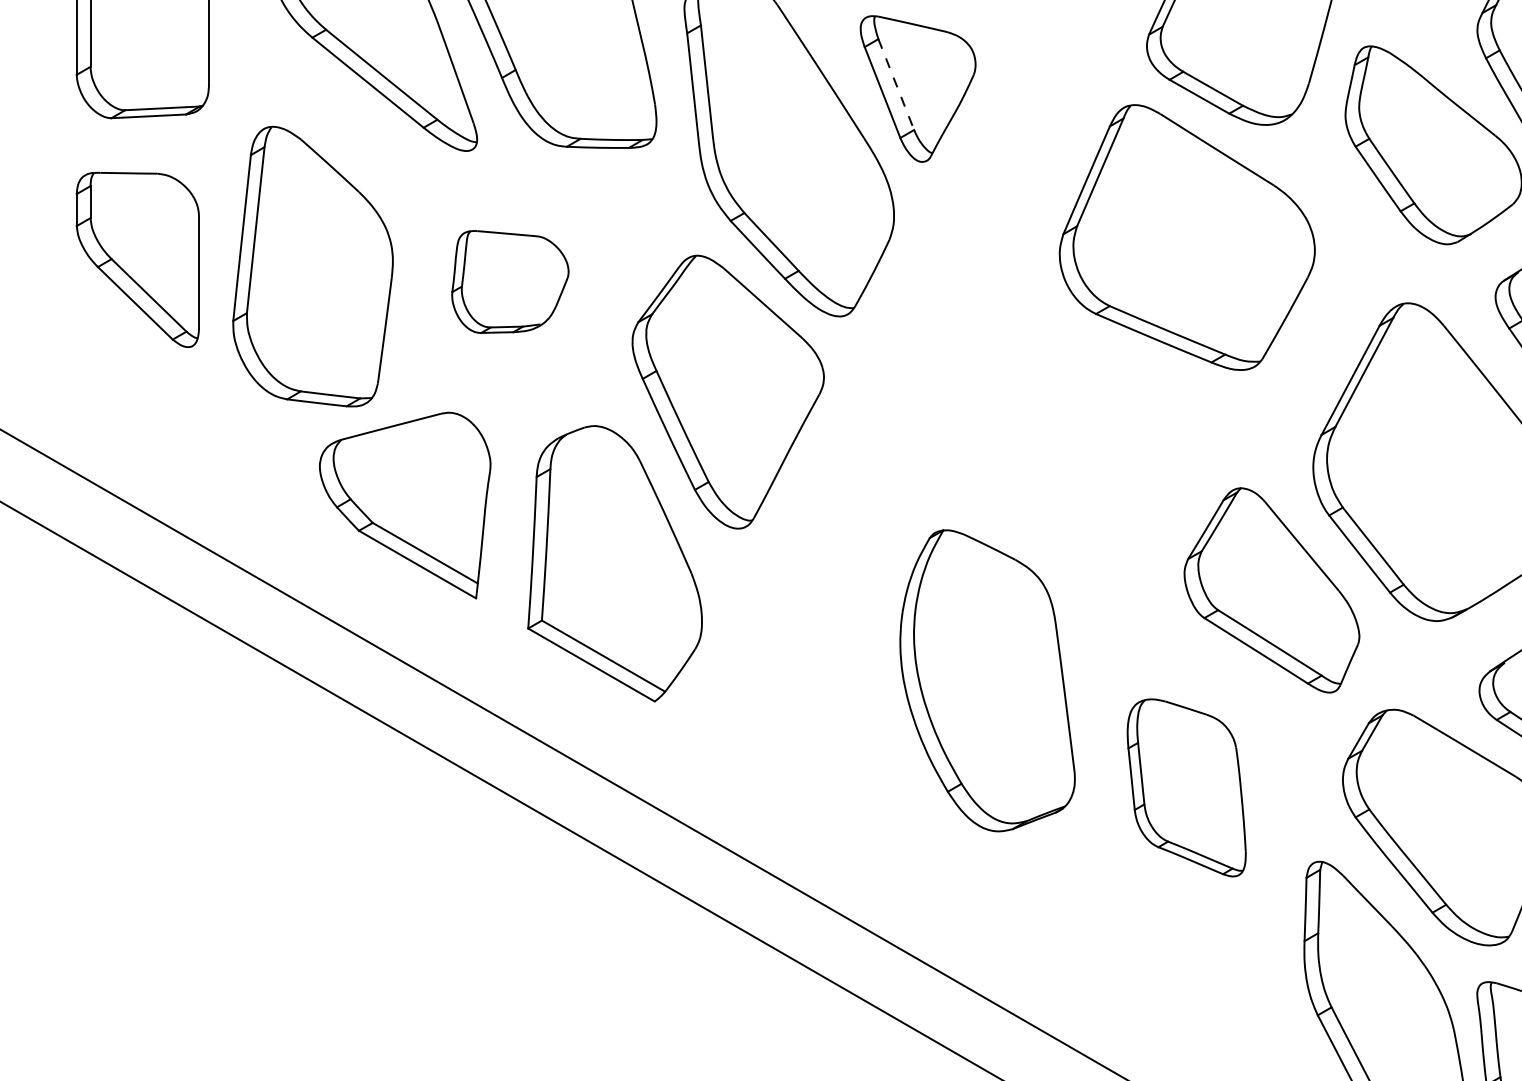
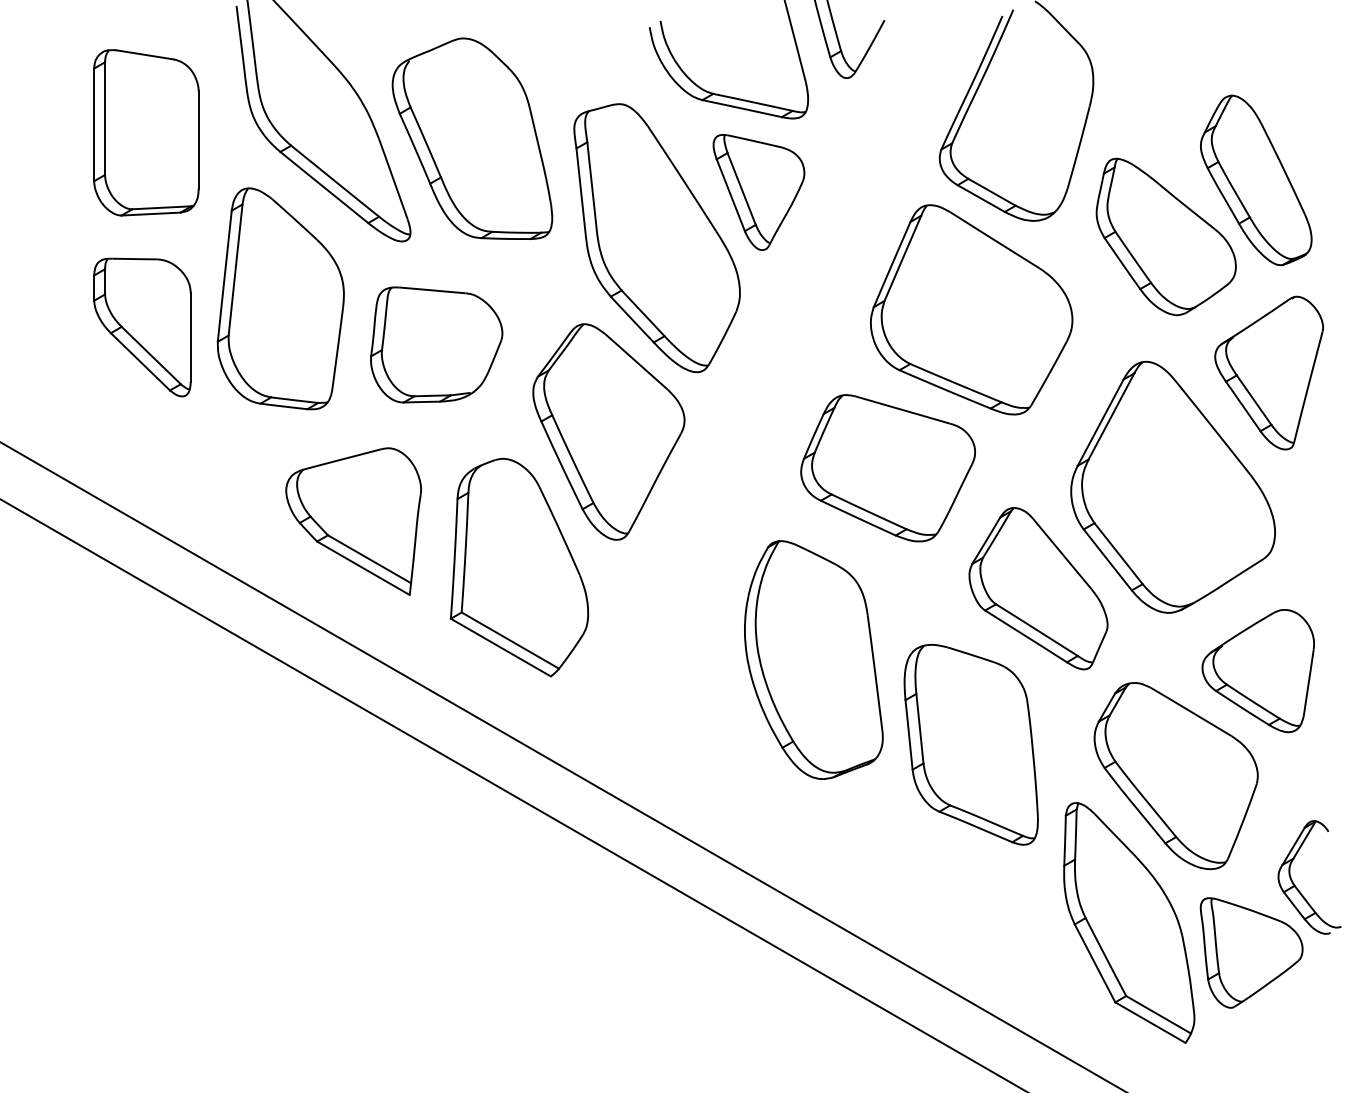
line: (896, 83) -> (741, 188), dashed -> solid
part: (312, 266) -> (280, 298), moved
part: (510, 281) -> (436, 344), size x1.43
part: (1080, 438) -> (887, 468), added
part: (1185, 787) -> (970, 744), size x1.43

